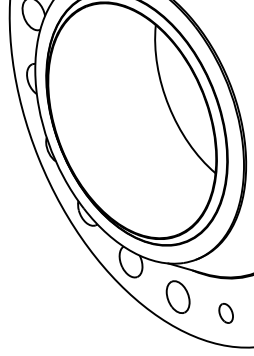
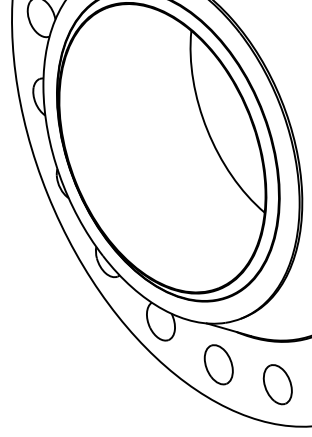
part: (225, 313) -> (276, 384), size x1.67

